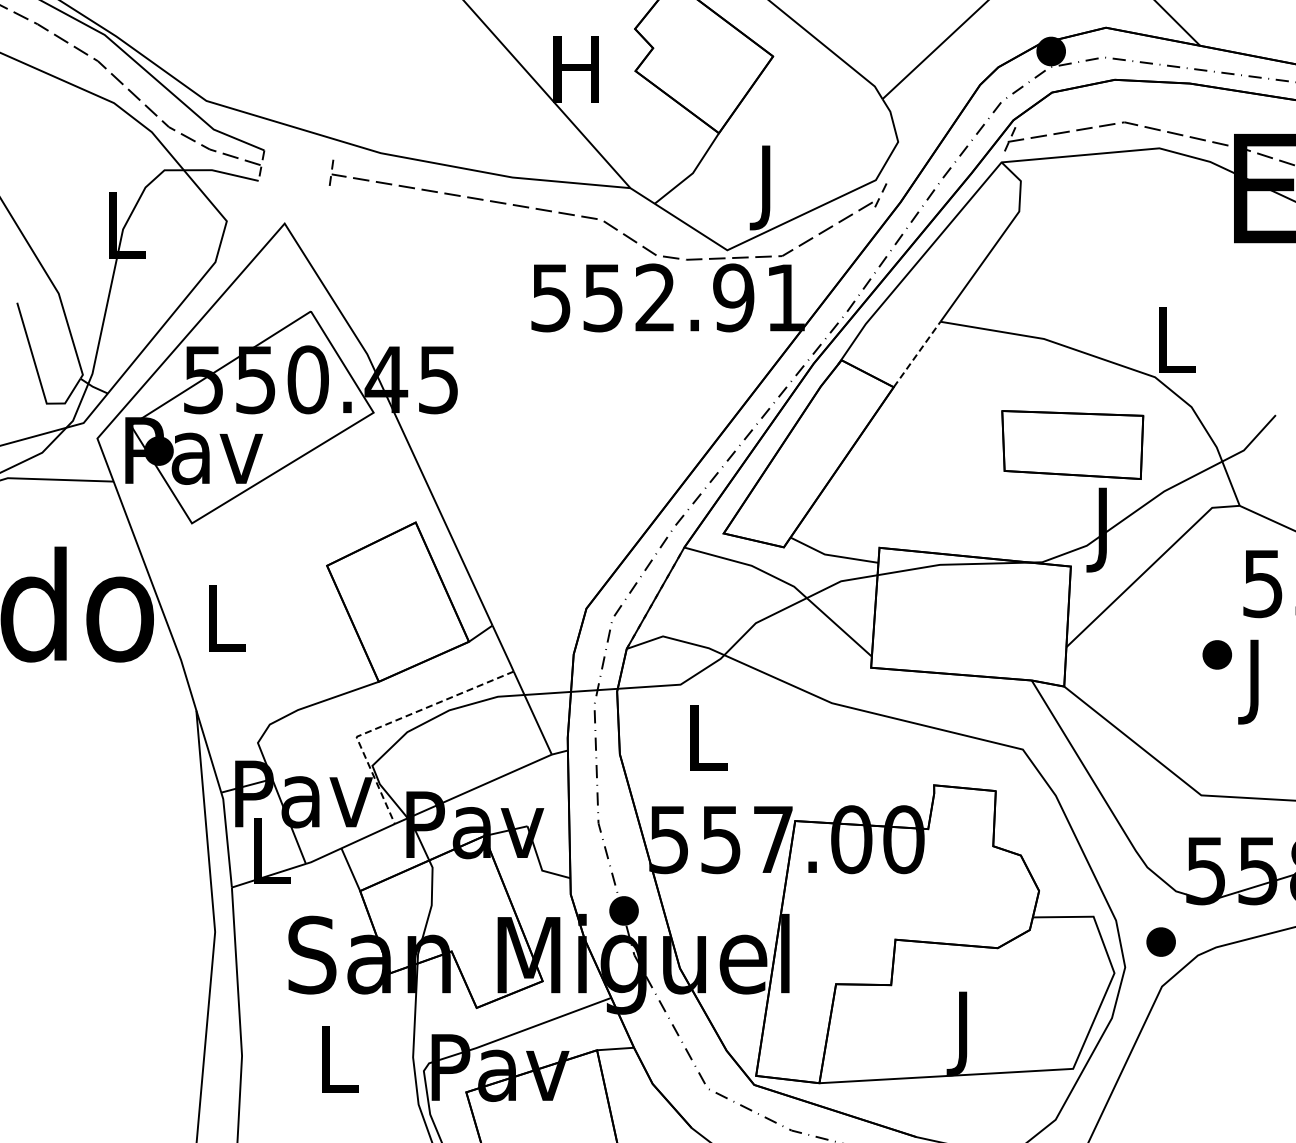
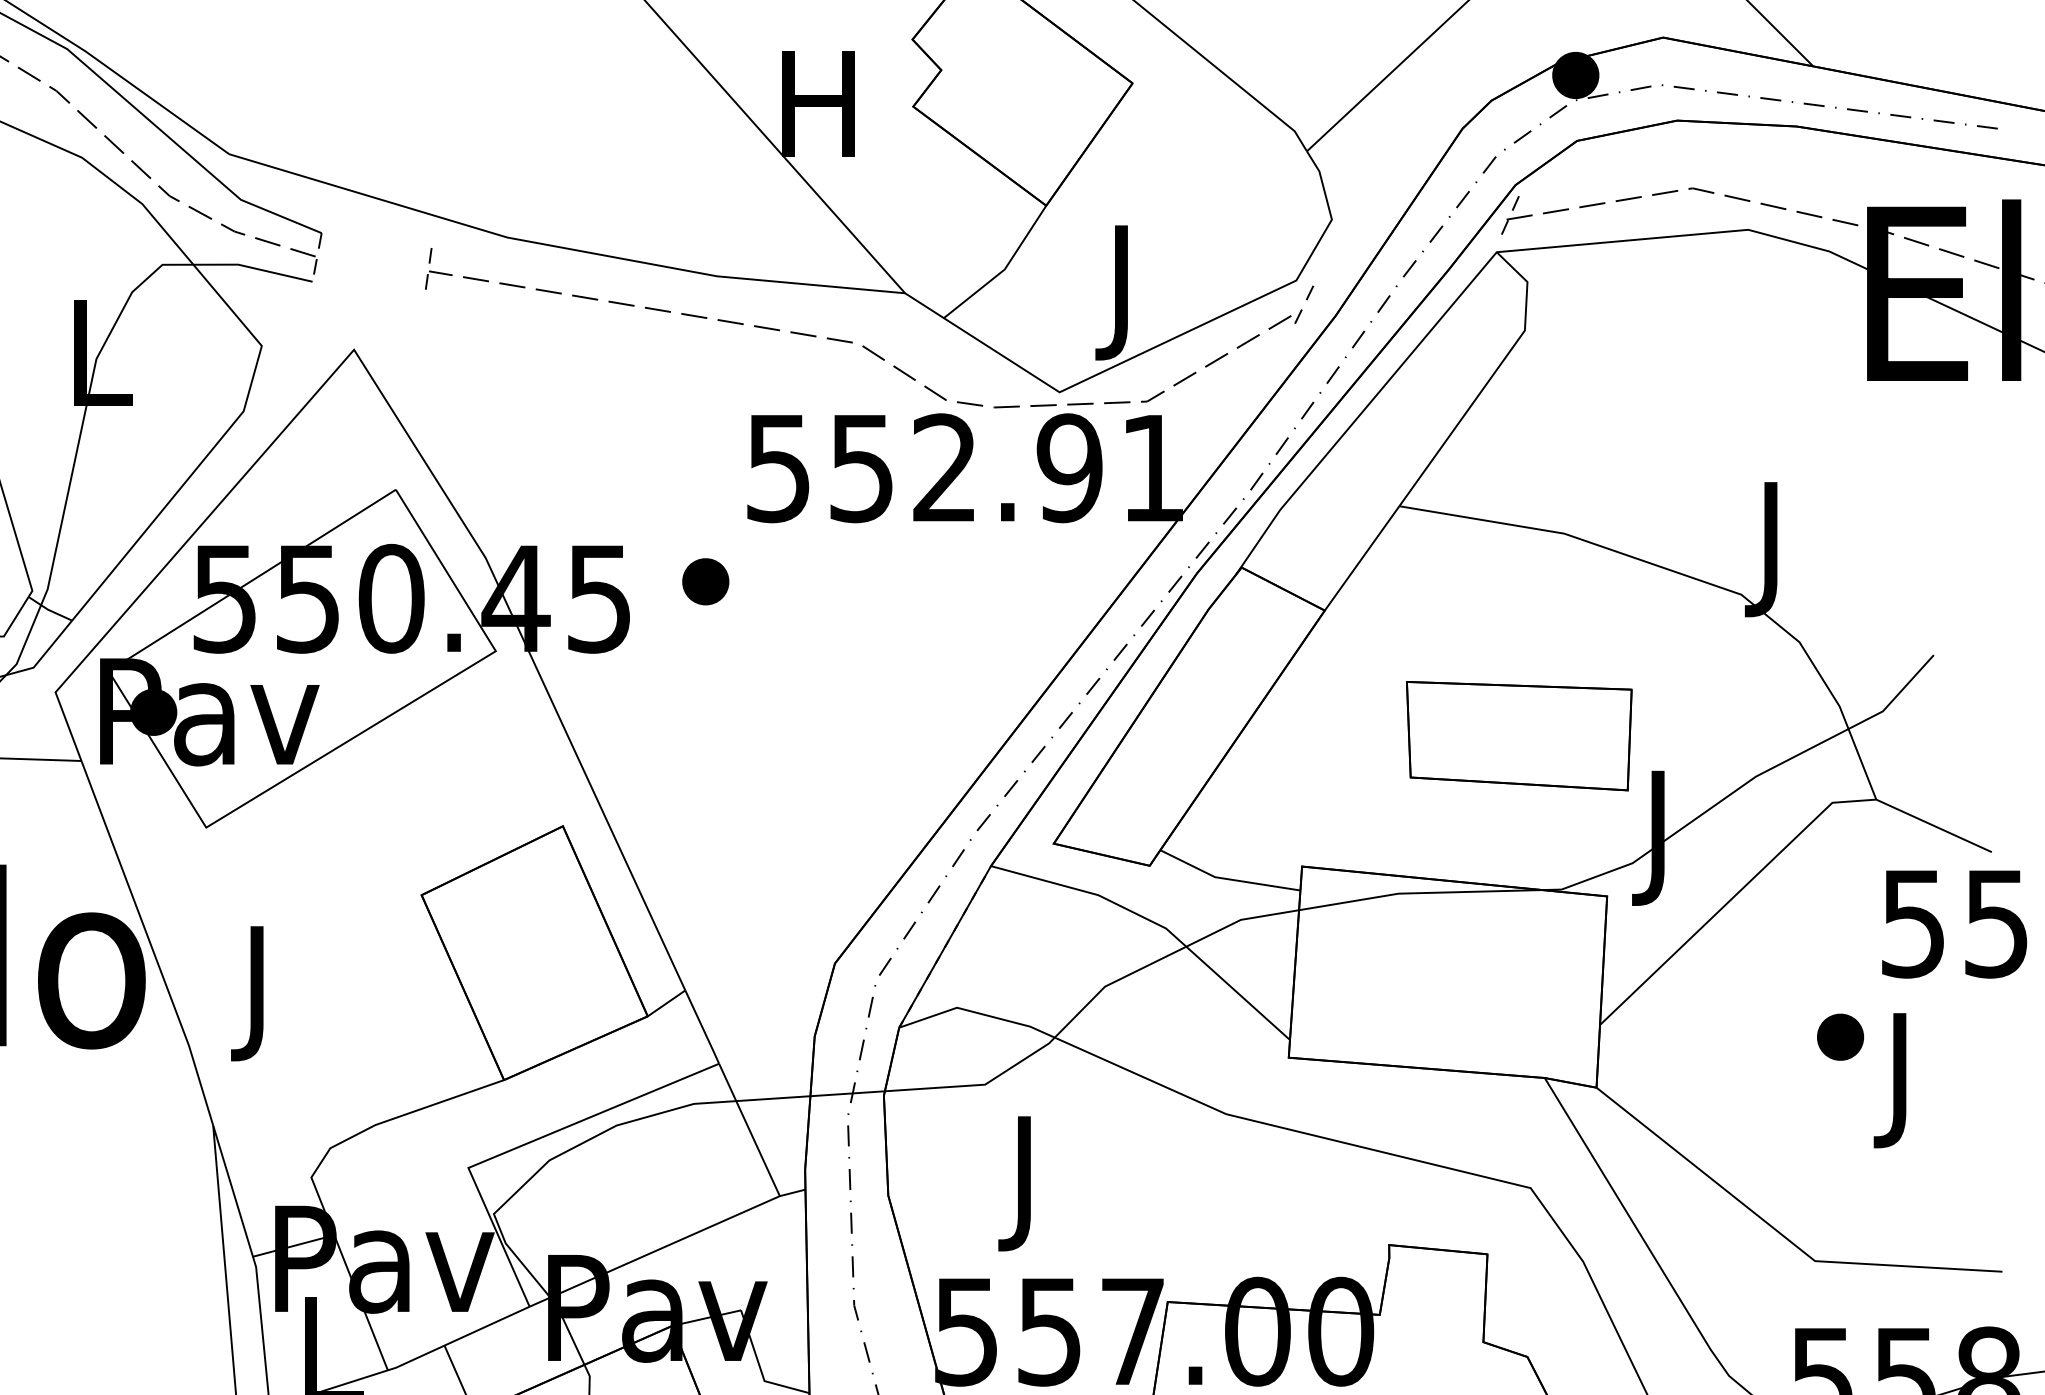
text: (1176, 348) -> (1775, 548), L -> J
line: (917, 354) -> (1362, 558), dashed -> solid
part: (505, 368) -> (705, 580), added
part: (1072, 444) -> (1518, 735), moved
text: (226, 627) -> (261, 993), L -> J
line: (390, 722) -> (522, 1144), dashed -> solid
text: (708, 746) -> (1029, 1183), L -> J

